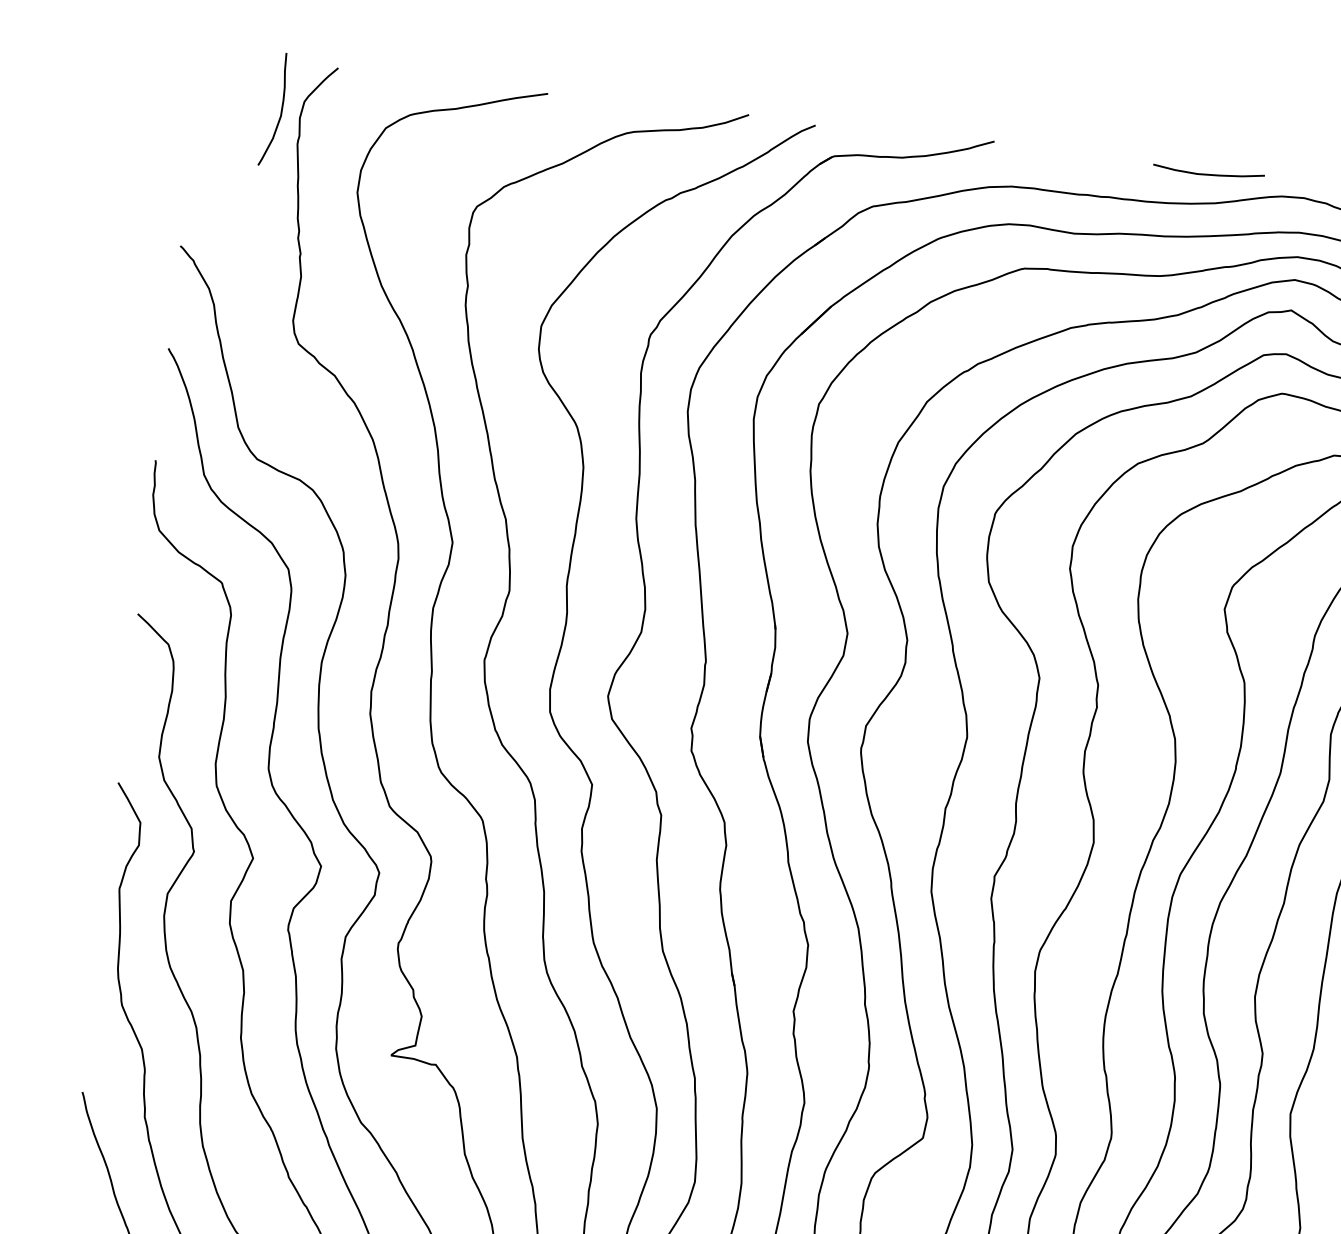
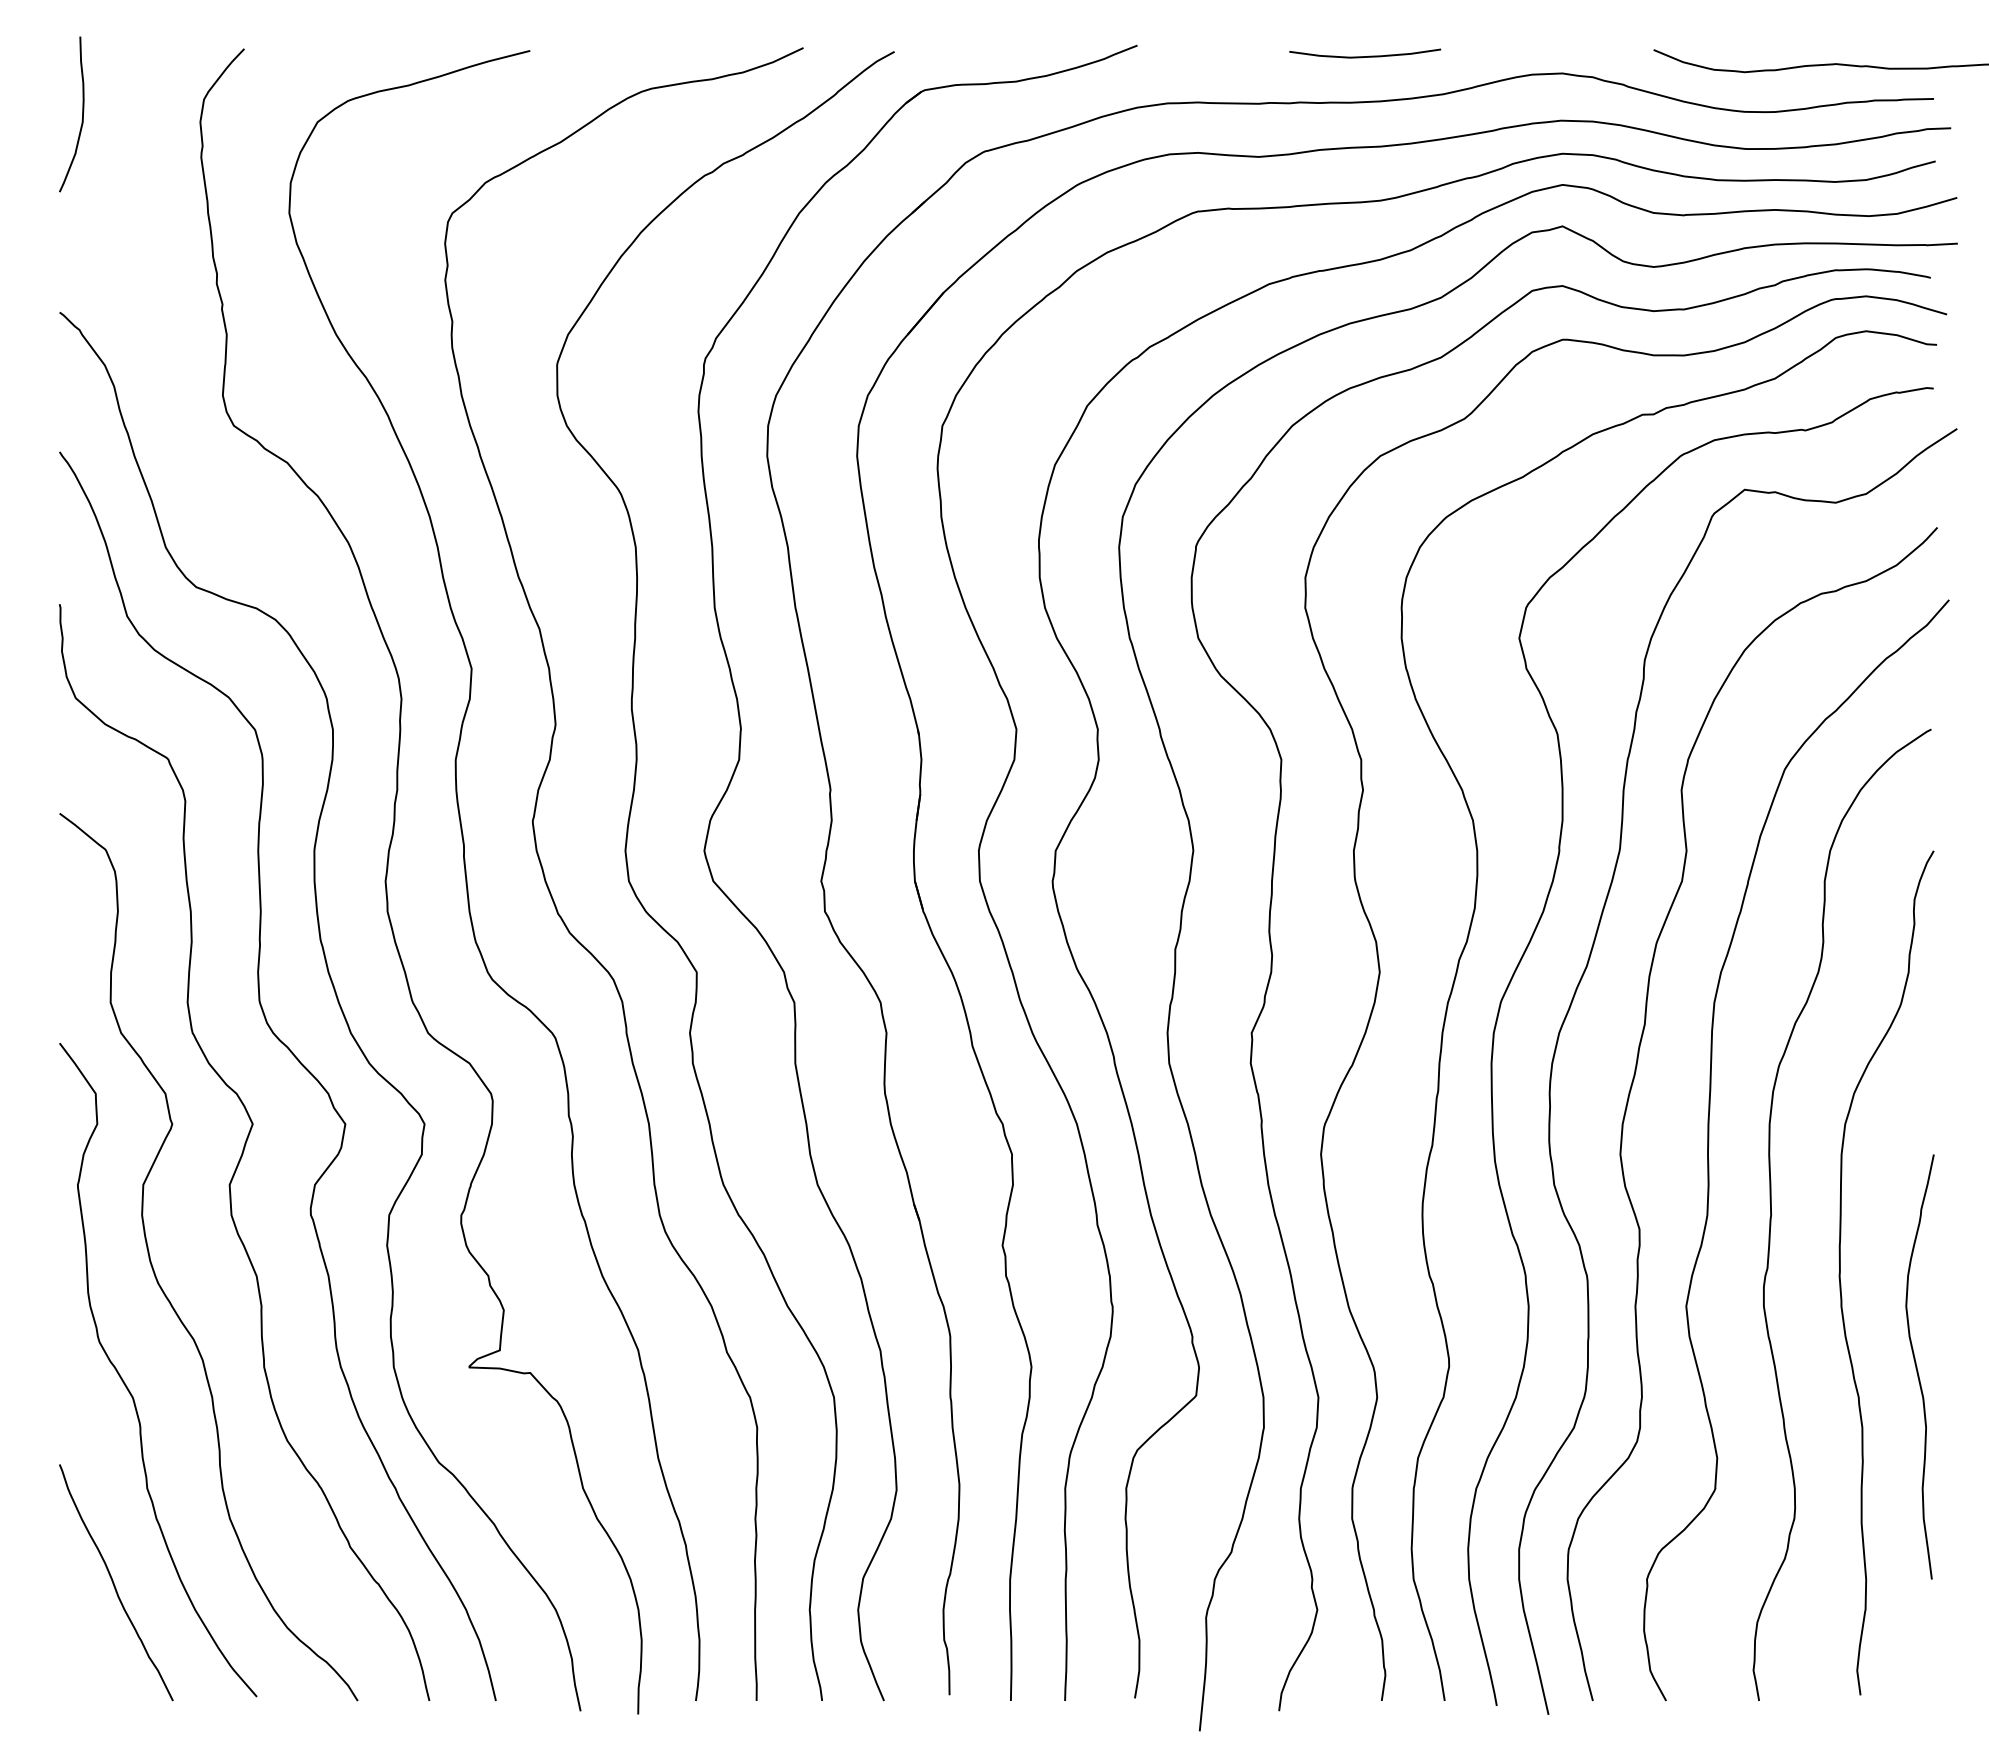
curve: (281, 110) -> (82, 114), moved
curve: (1208, 174) -> (1365, 56), moved

